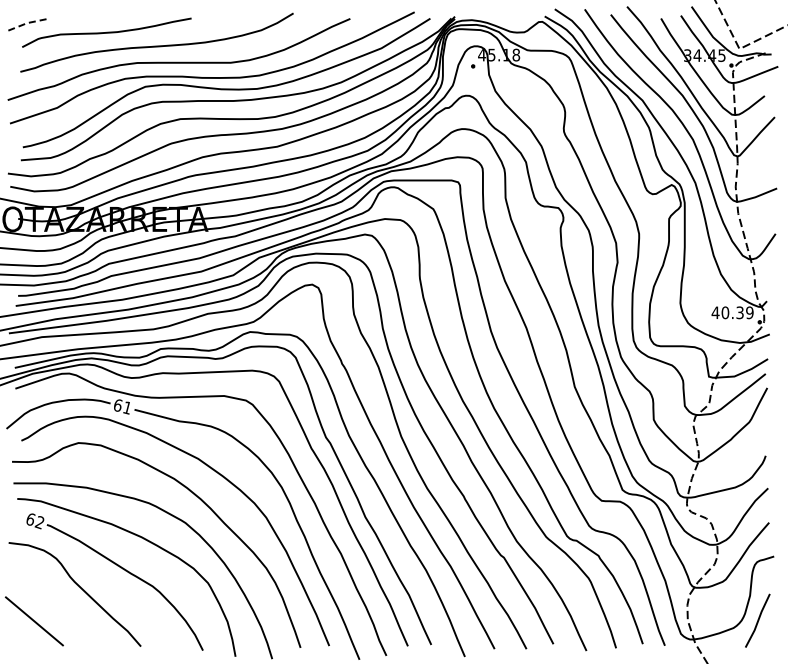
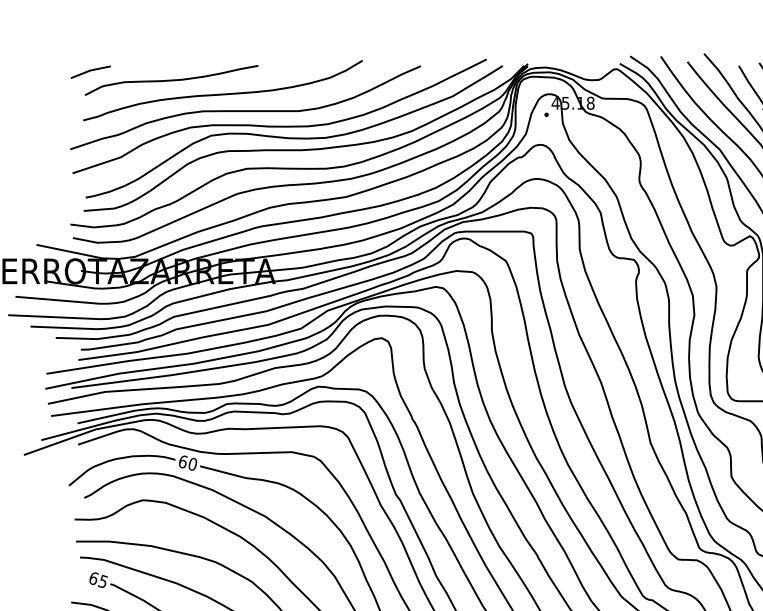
line: (27, 23) -> (90, 70), dashed -> solid
text: (127, 407) -> (192, 463), 61 -> 60
text: (39, 522) -> (102, 581), 62 -> 65

